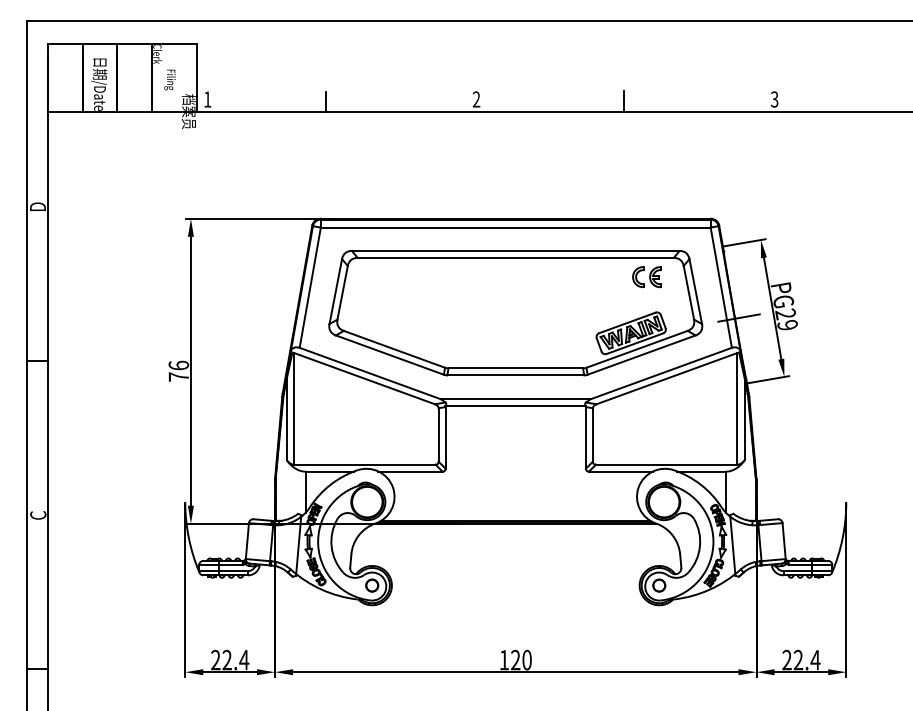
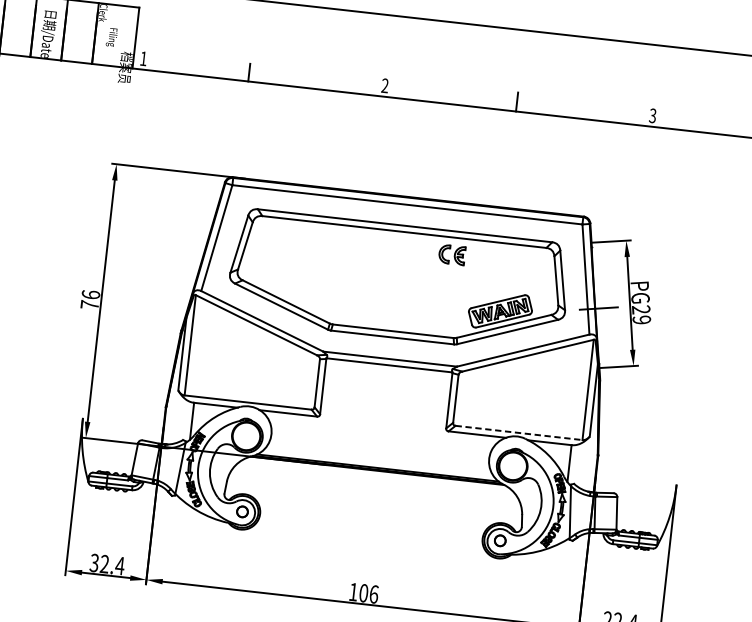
part: (646, 277) -> (451, 255), moved
line: (666, 464) -> (518, 432), solid -> dashed
text: (521, 659) -> (369, 593), 120 -> 106
text: (215, 660) -> (94, 563), 22.4 -> 32.4

